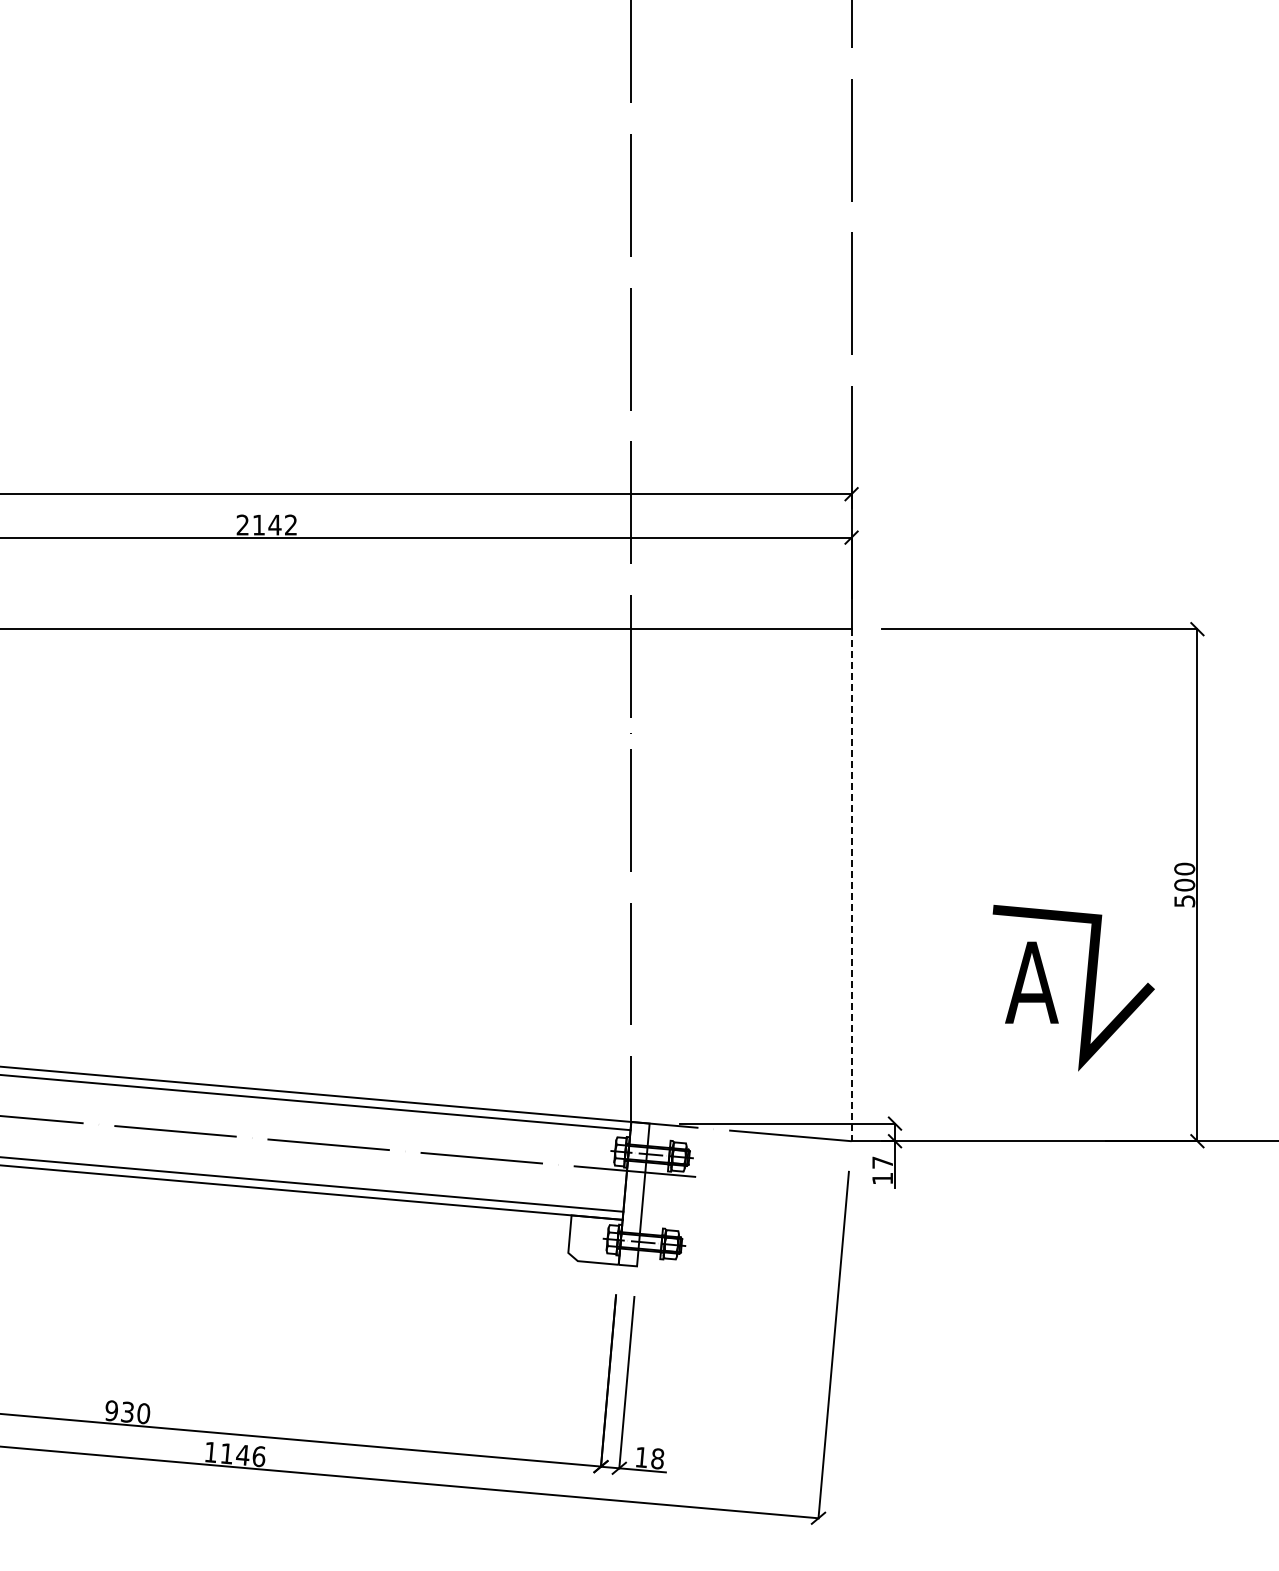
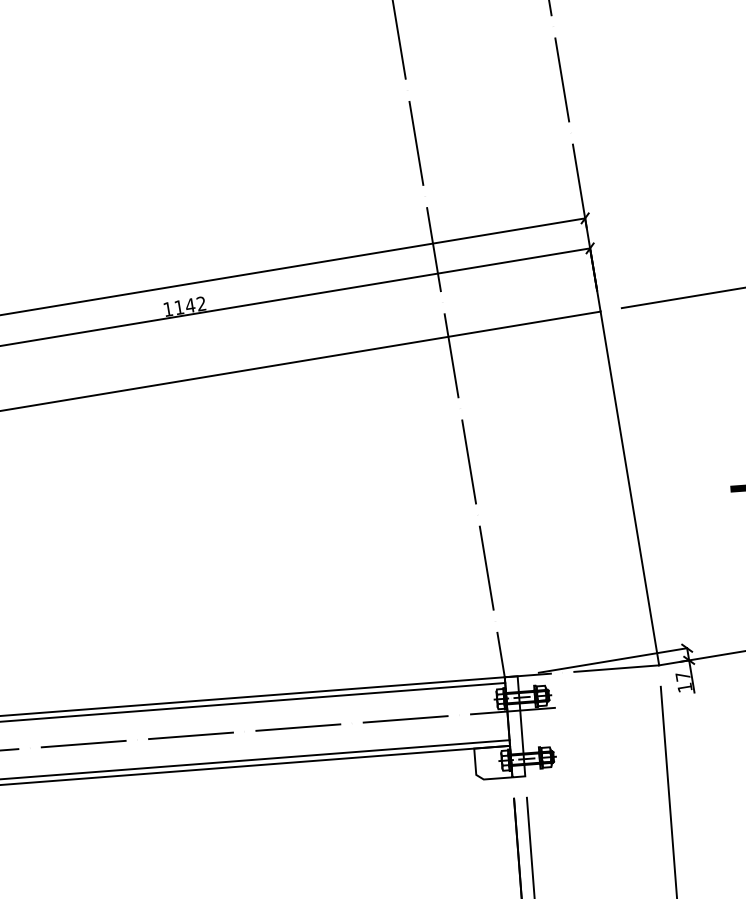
text: (242, 524) -> (167, 308), 2142 -> 1142
line: (851, 885) -> (629, 488), dashed -> solid

